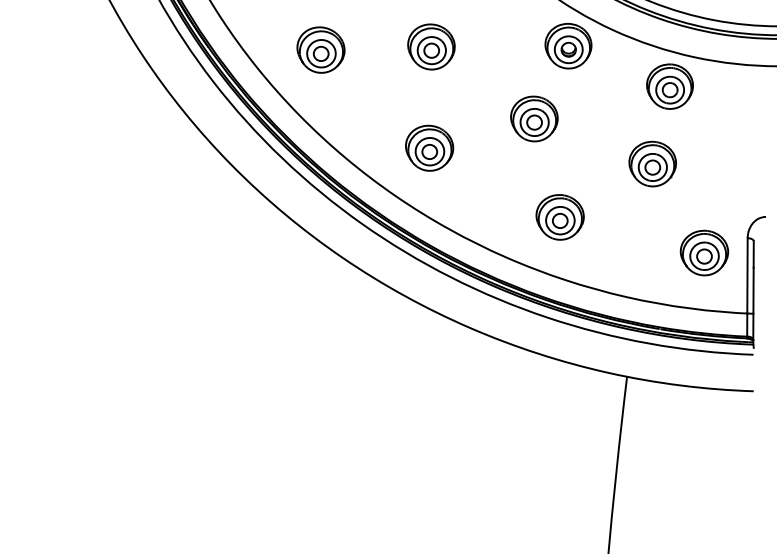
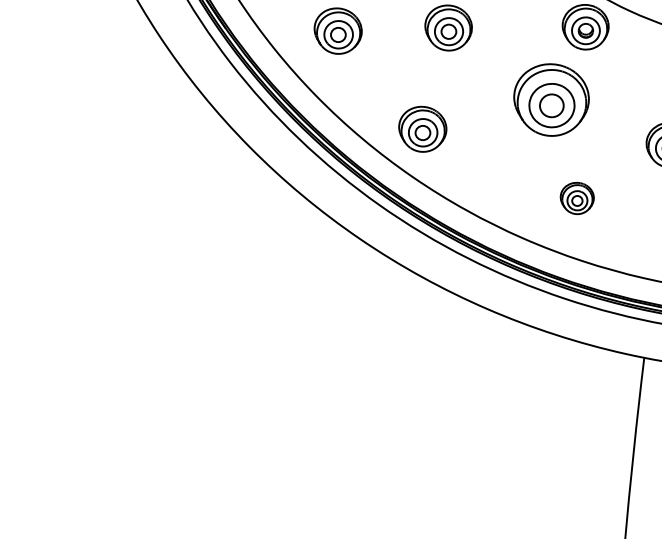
part: (534, 118) -> (551, 99), size x1.6
part: (429, 147) -> (422, 128), moved
part: (559, 217) -> (576, 198), size x0.7

